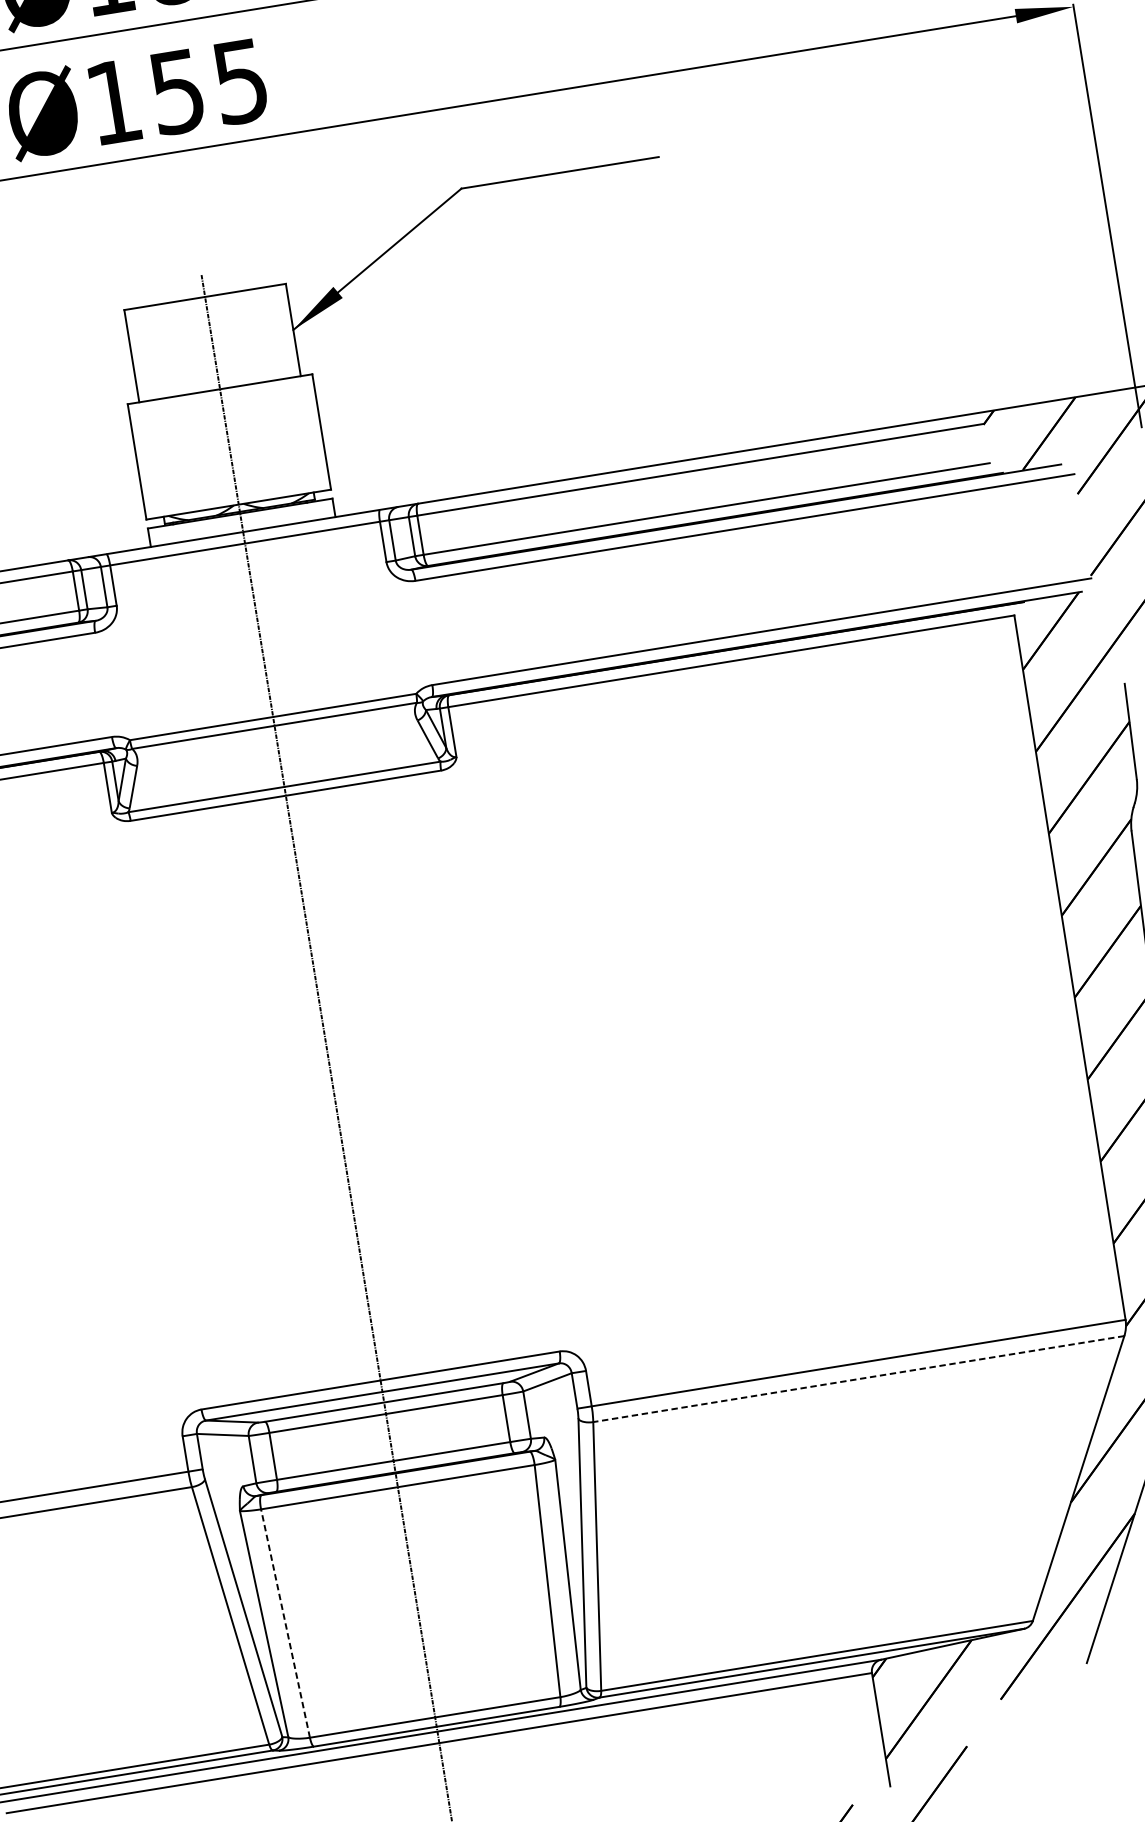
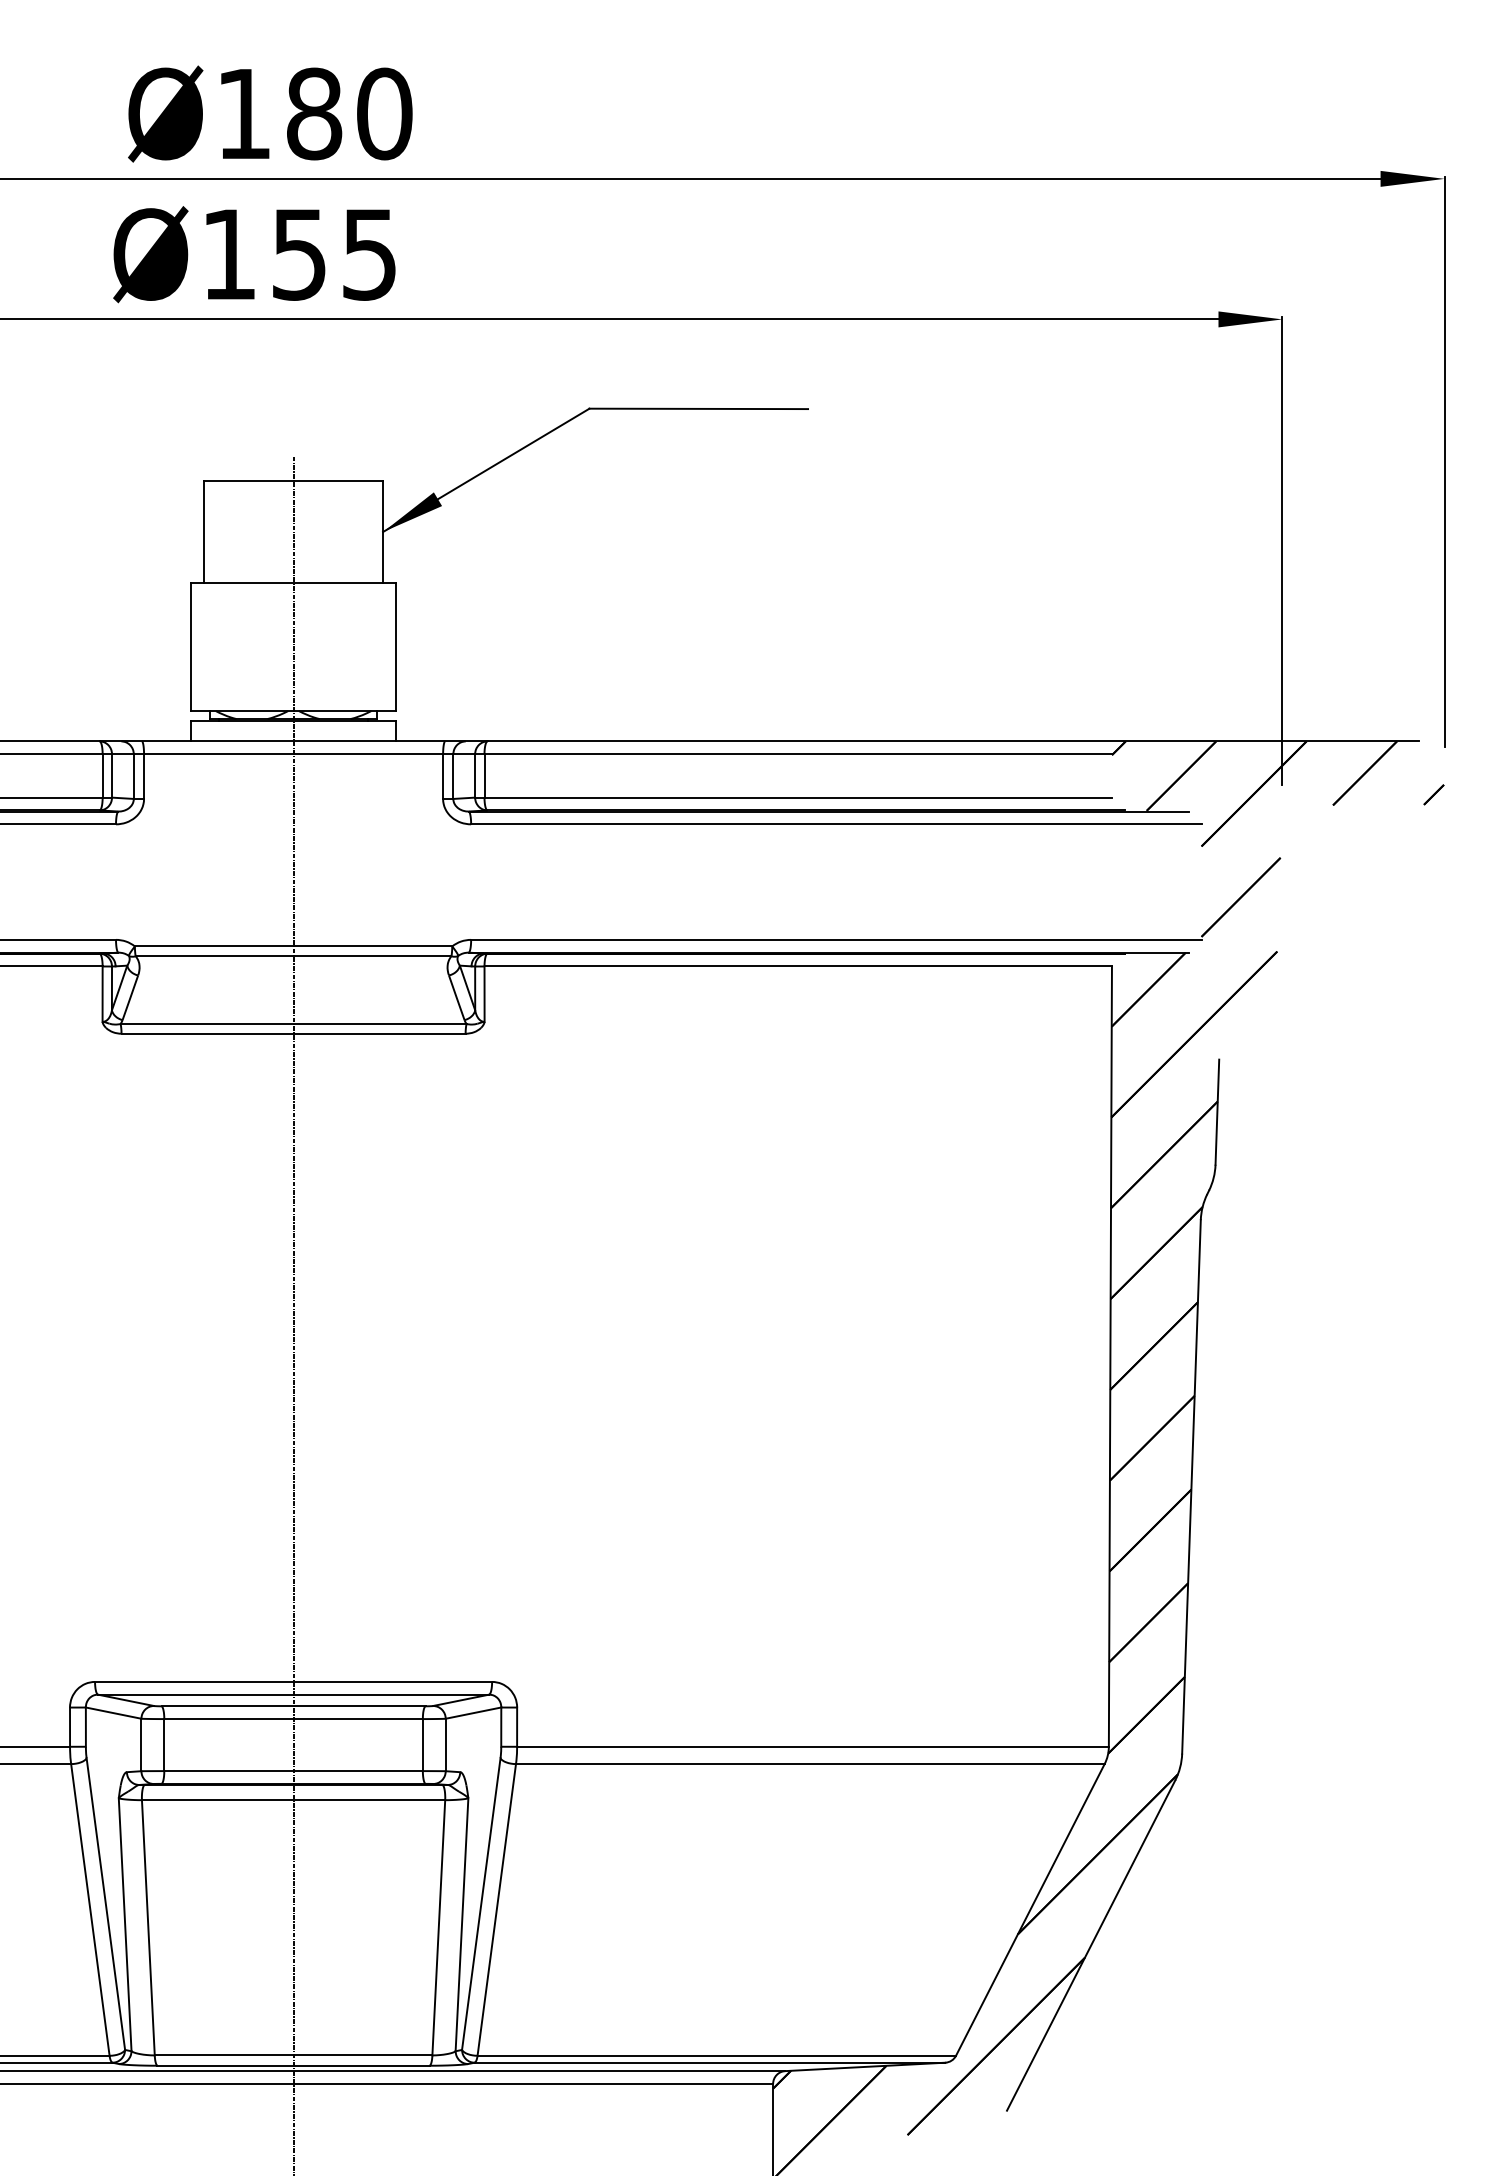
line: (858, 1379) -> (809, 1764), dashed -> solid
line: (285, 1623) -> (148, 1927), dashed -> solid

